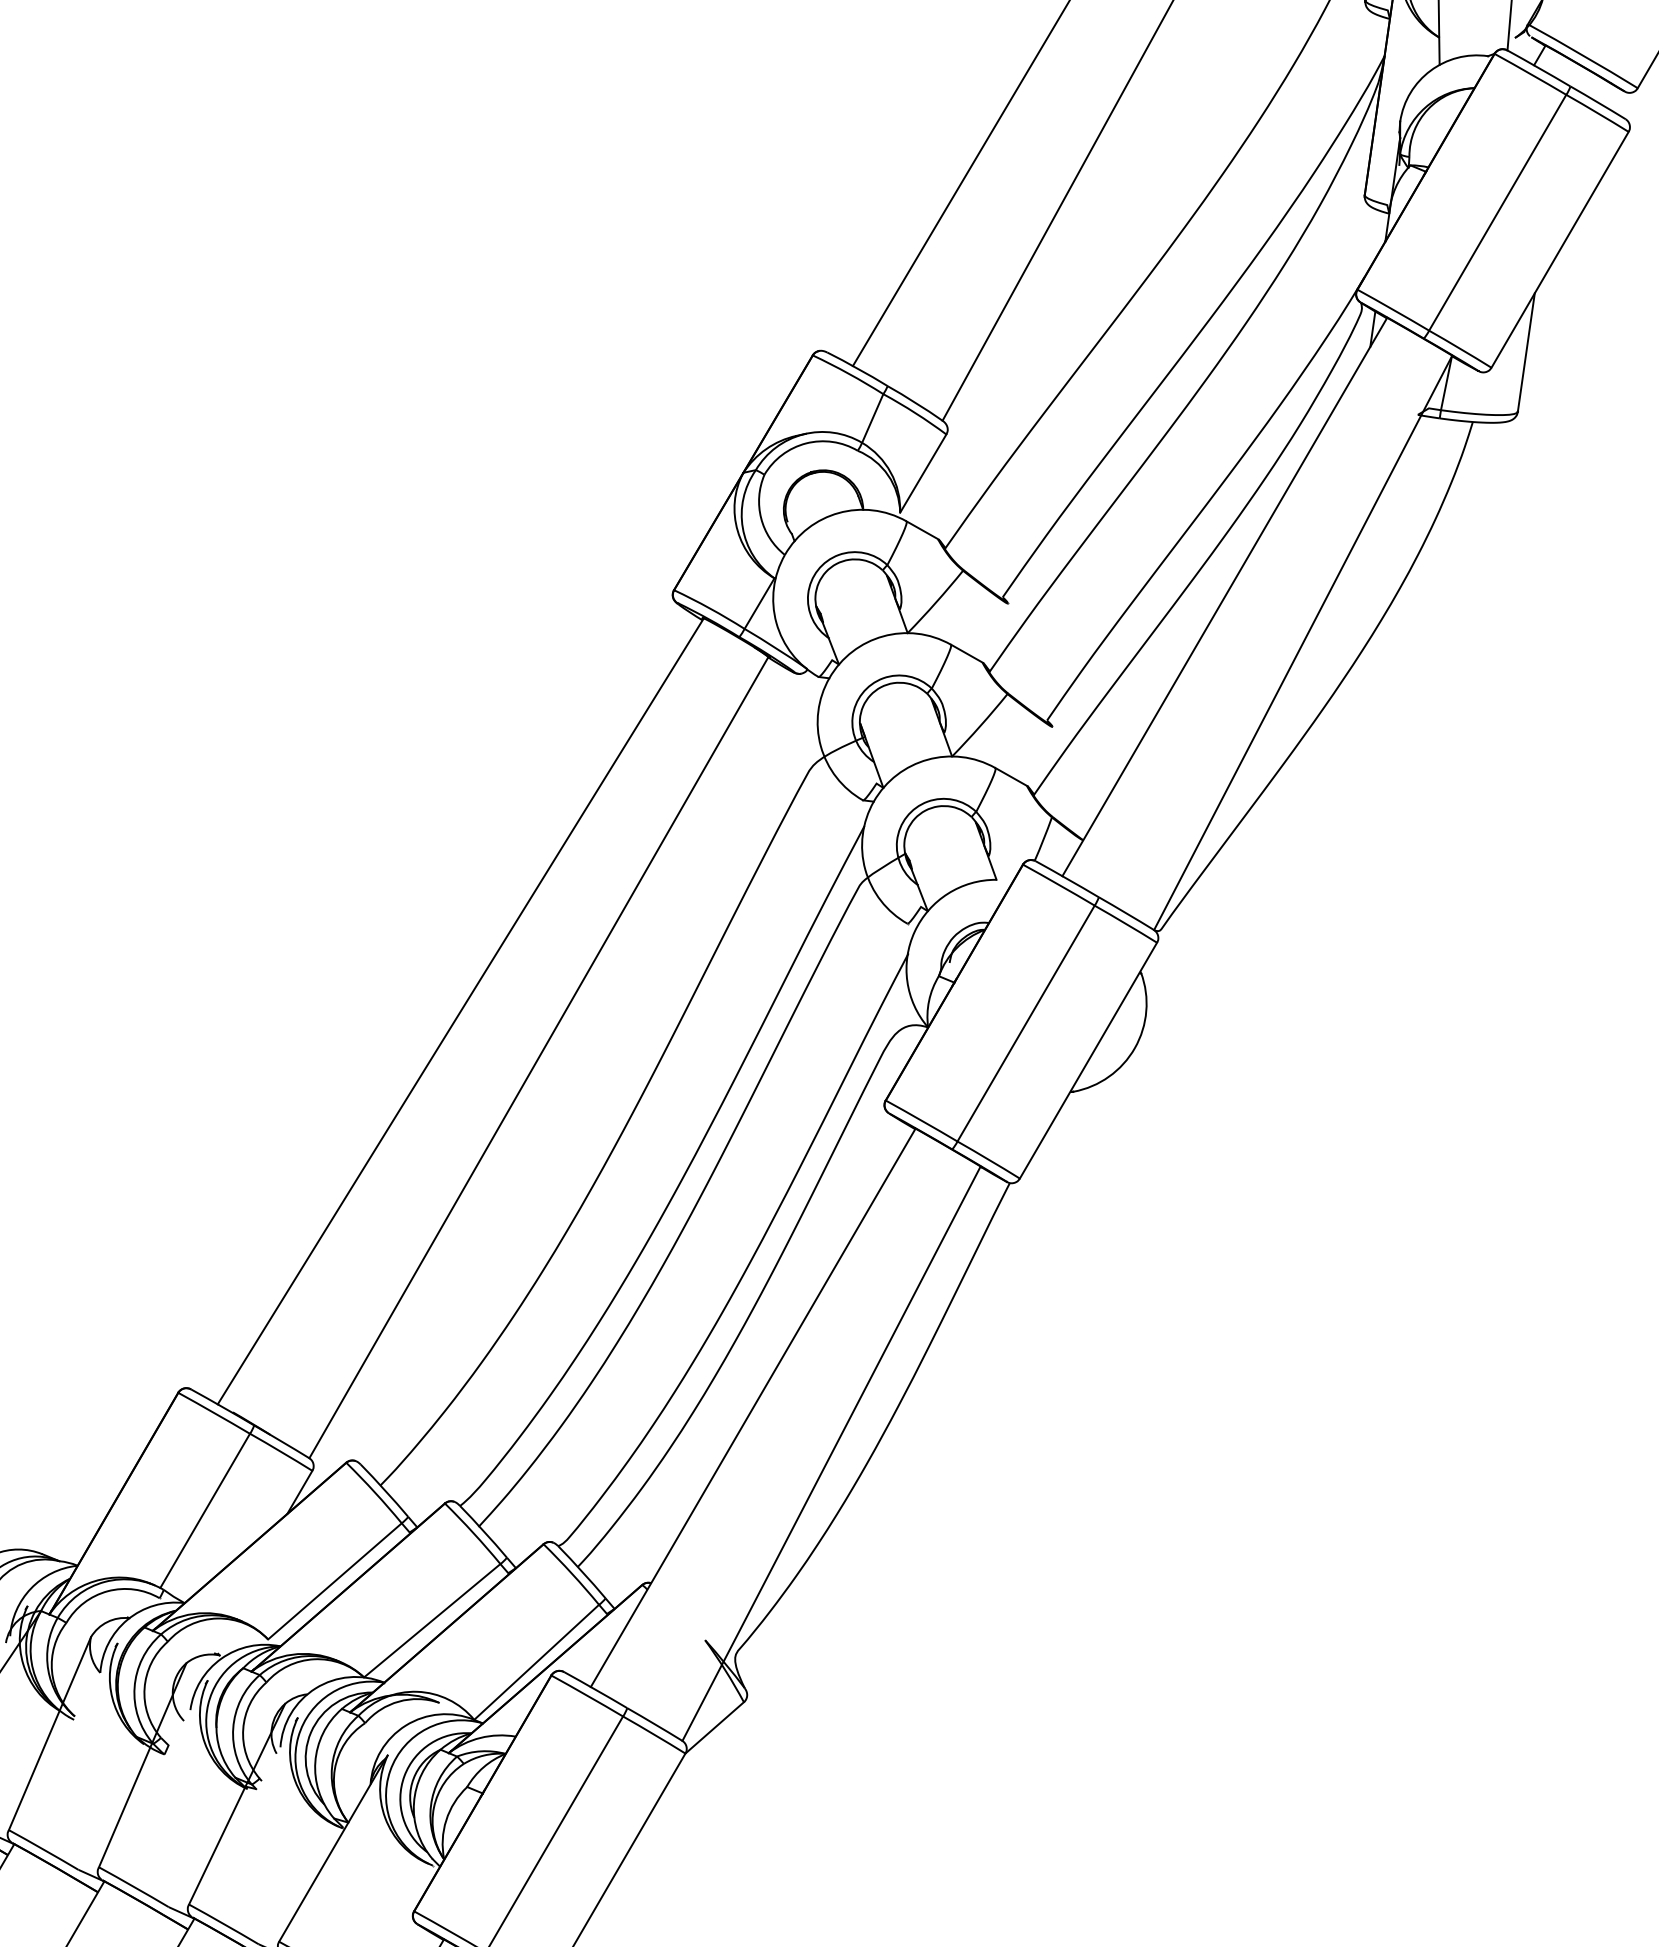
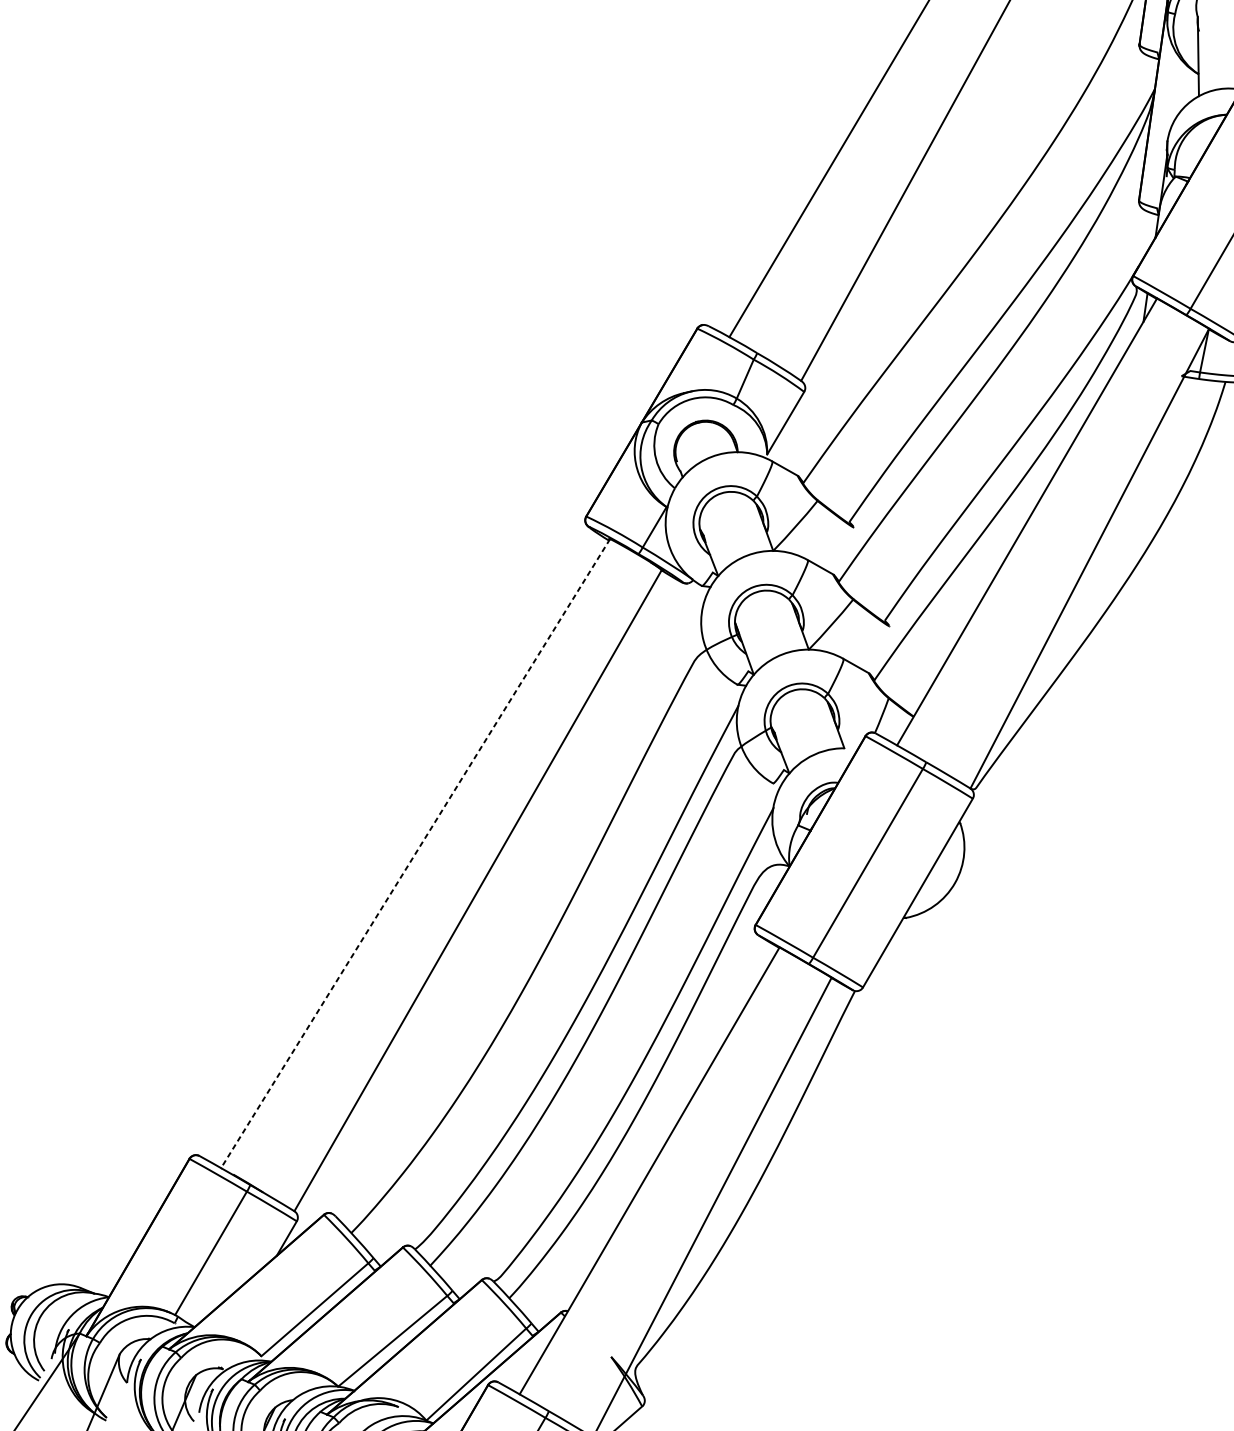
line: (460, 1011) -> (415, 853), solid -> dashed

